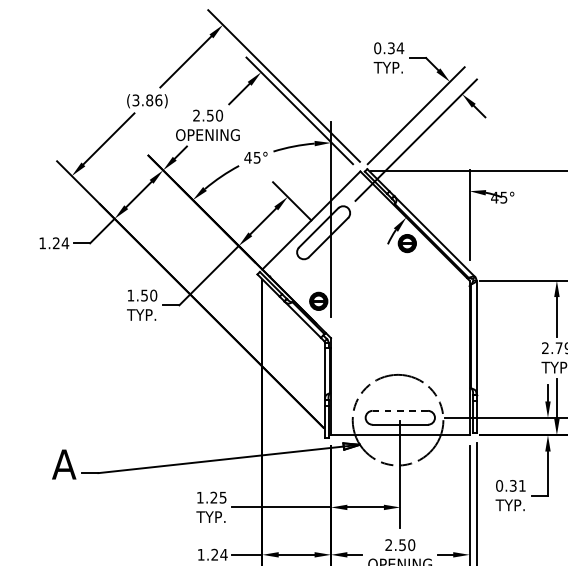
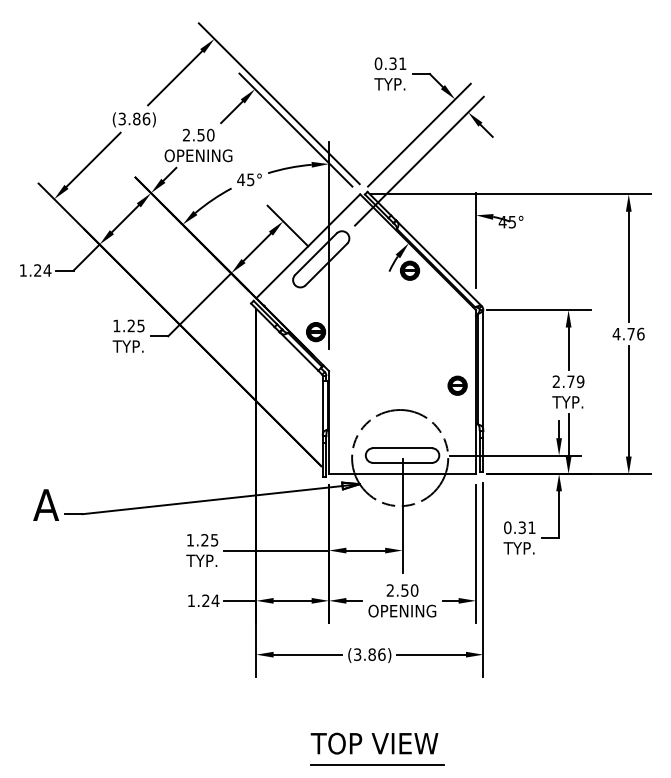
text: (400, 48) -> (402, 63), 0.34 -> 0.31
text: (148, 295) -> (135, 325), 1.50 -> 1.25
part: (452, 351) -> (457, 385), added
line: (401, 411) -> (403, 448), dashed -> solid

